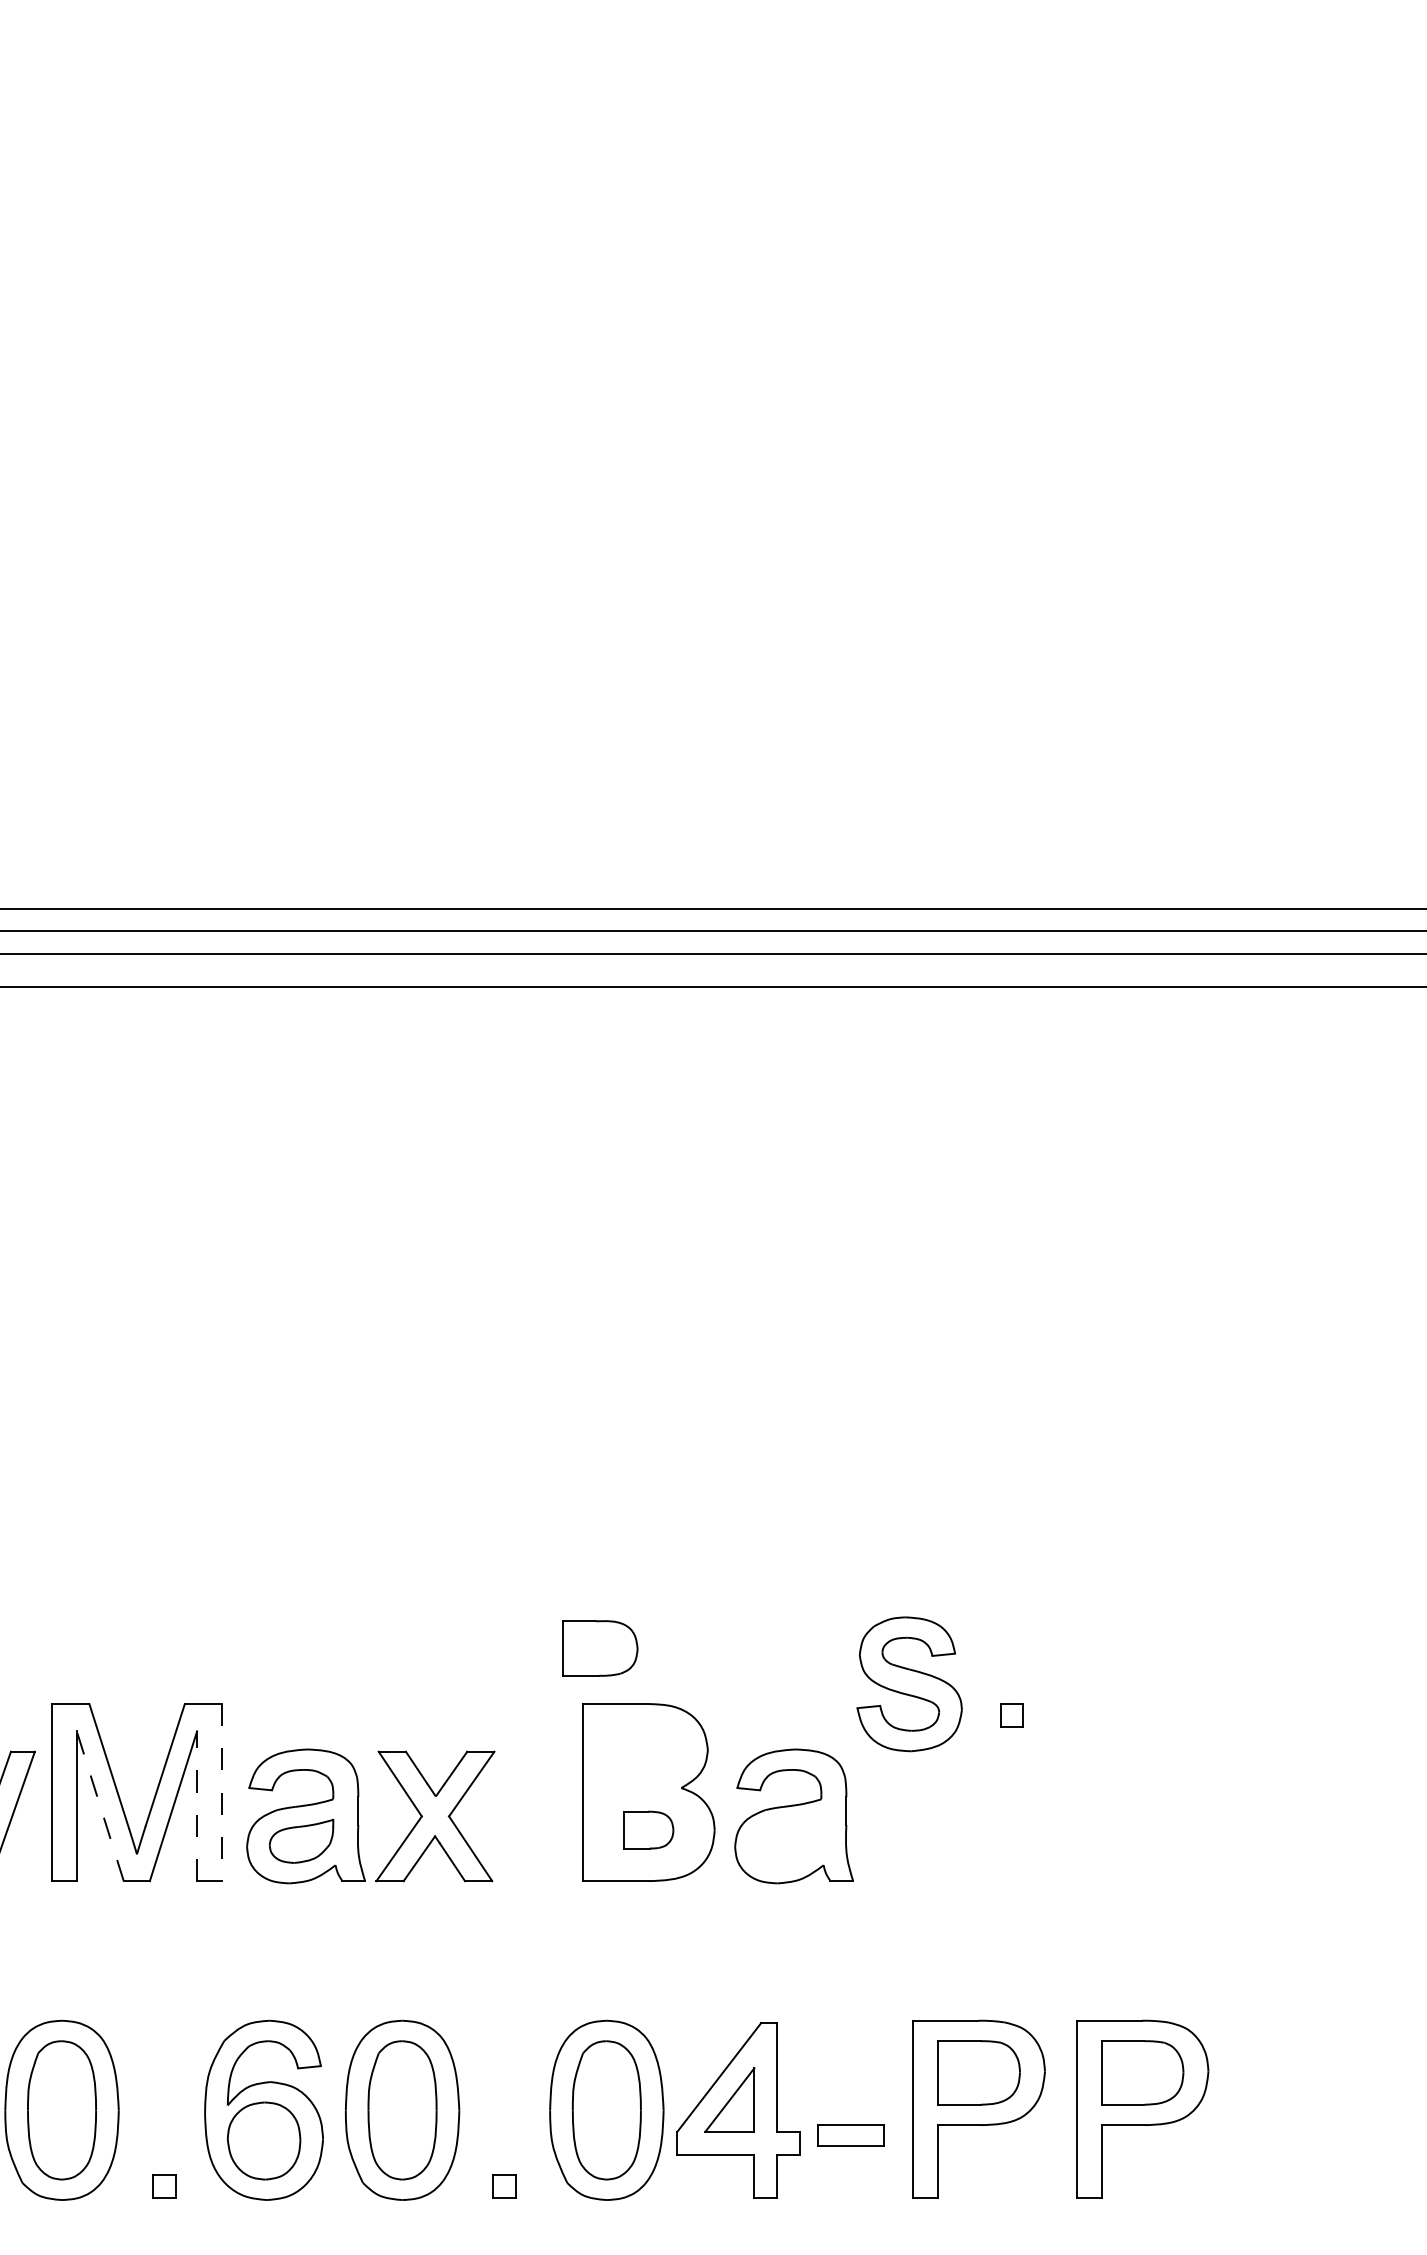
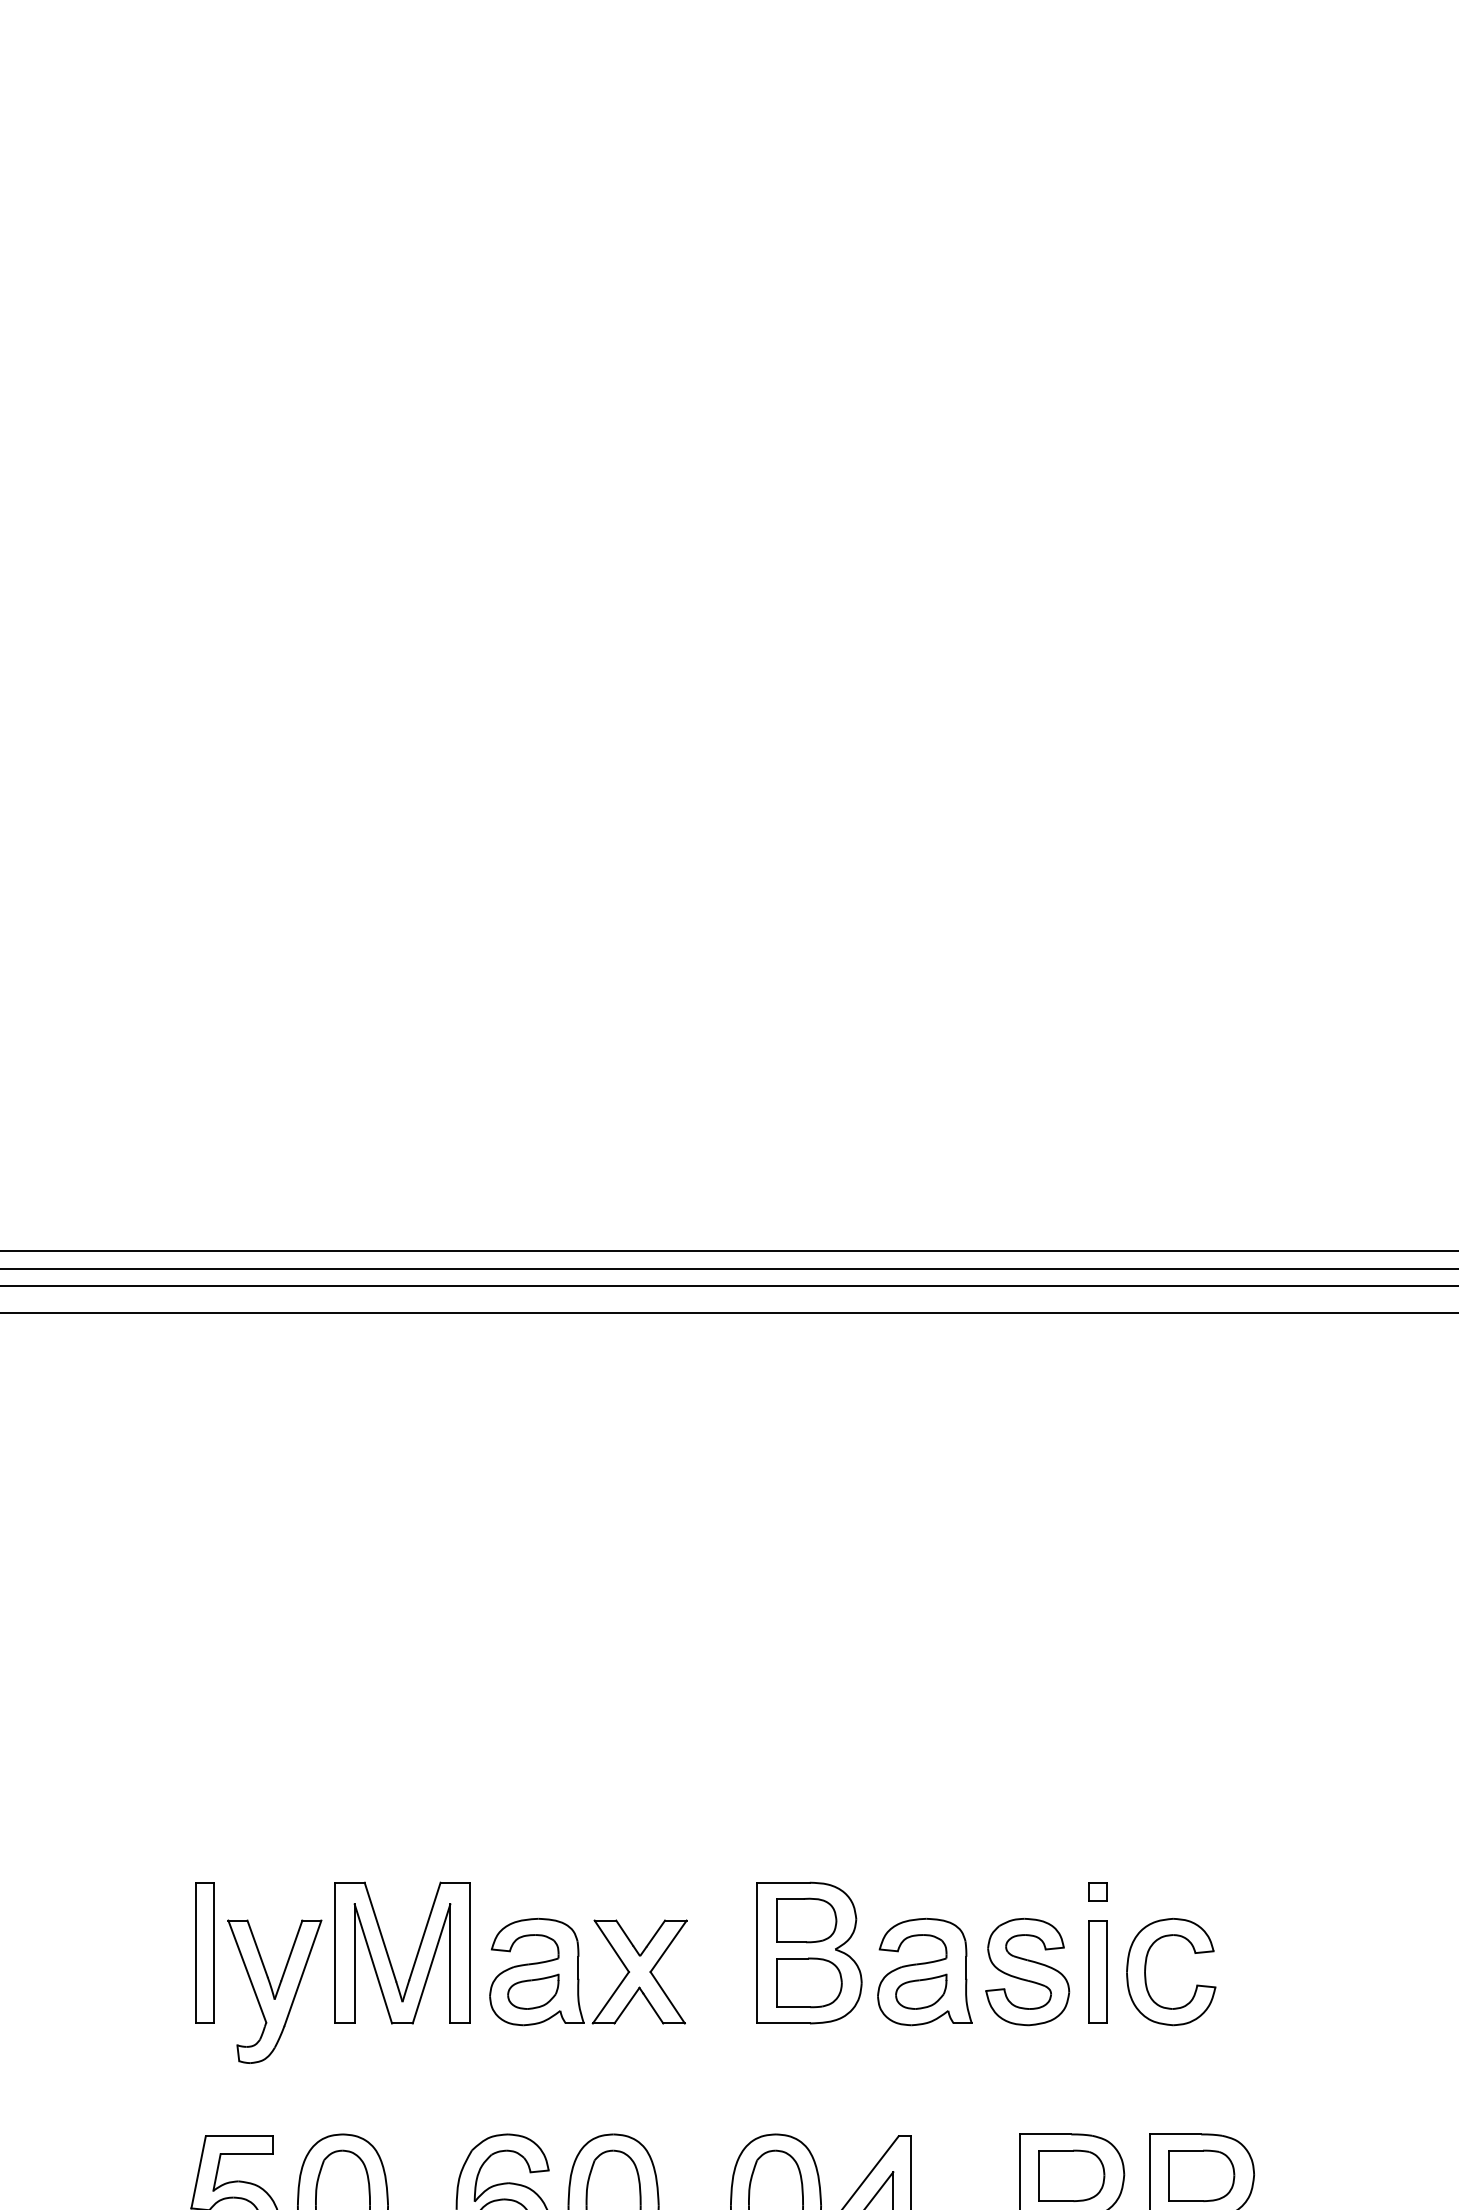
part: (599, 1648) -> (806, 1920), moved
part: (909, 1683) -> (1027, 1971), moved
line: (222, 1793) -> (470, 1953), dashed -> solid
line: (100, 1805) -> (373, 1963), dashed -> solid
line: (197, 1805) -> (450, 1963), dashed -> solid
part: (1011, 1815) -> (1097, 1971), added
part: (1072, 1820) -> (1146, 1975), added
part: (648, 1829) -> (809, 1982), size x1.67
part: (789, 1840) -> (921, 1991), added

